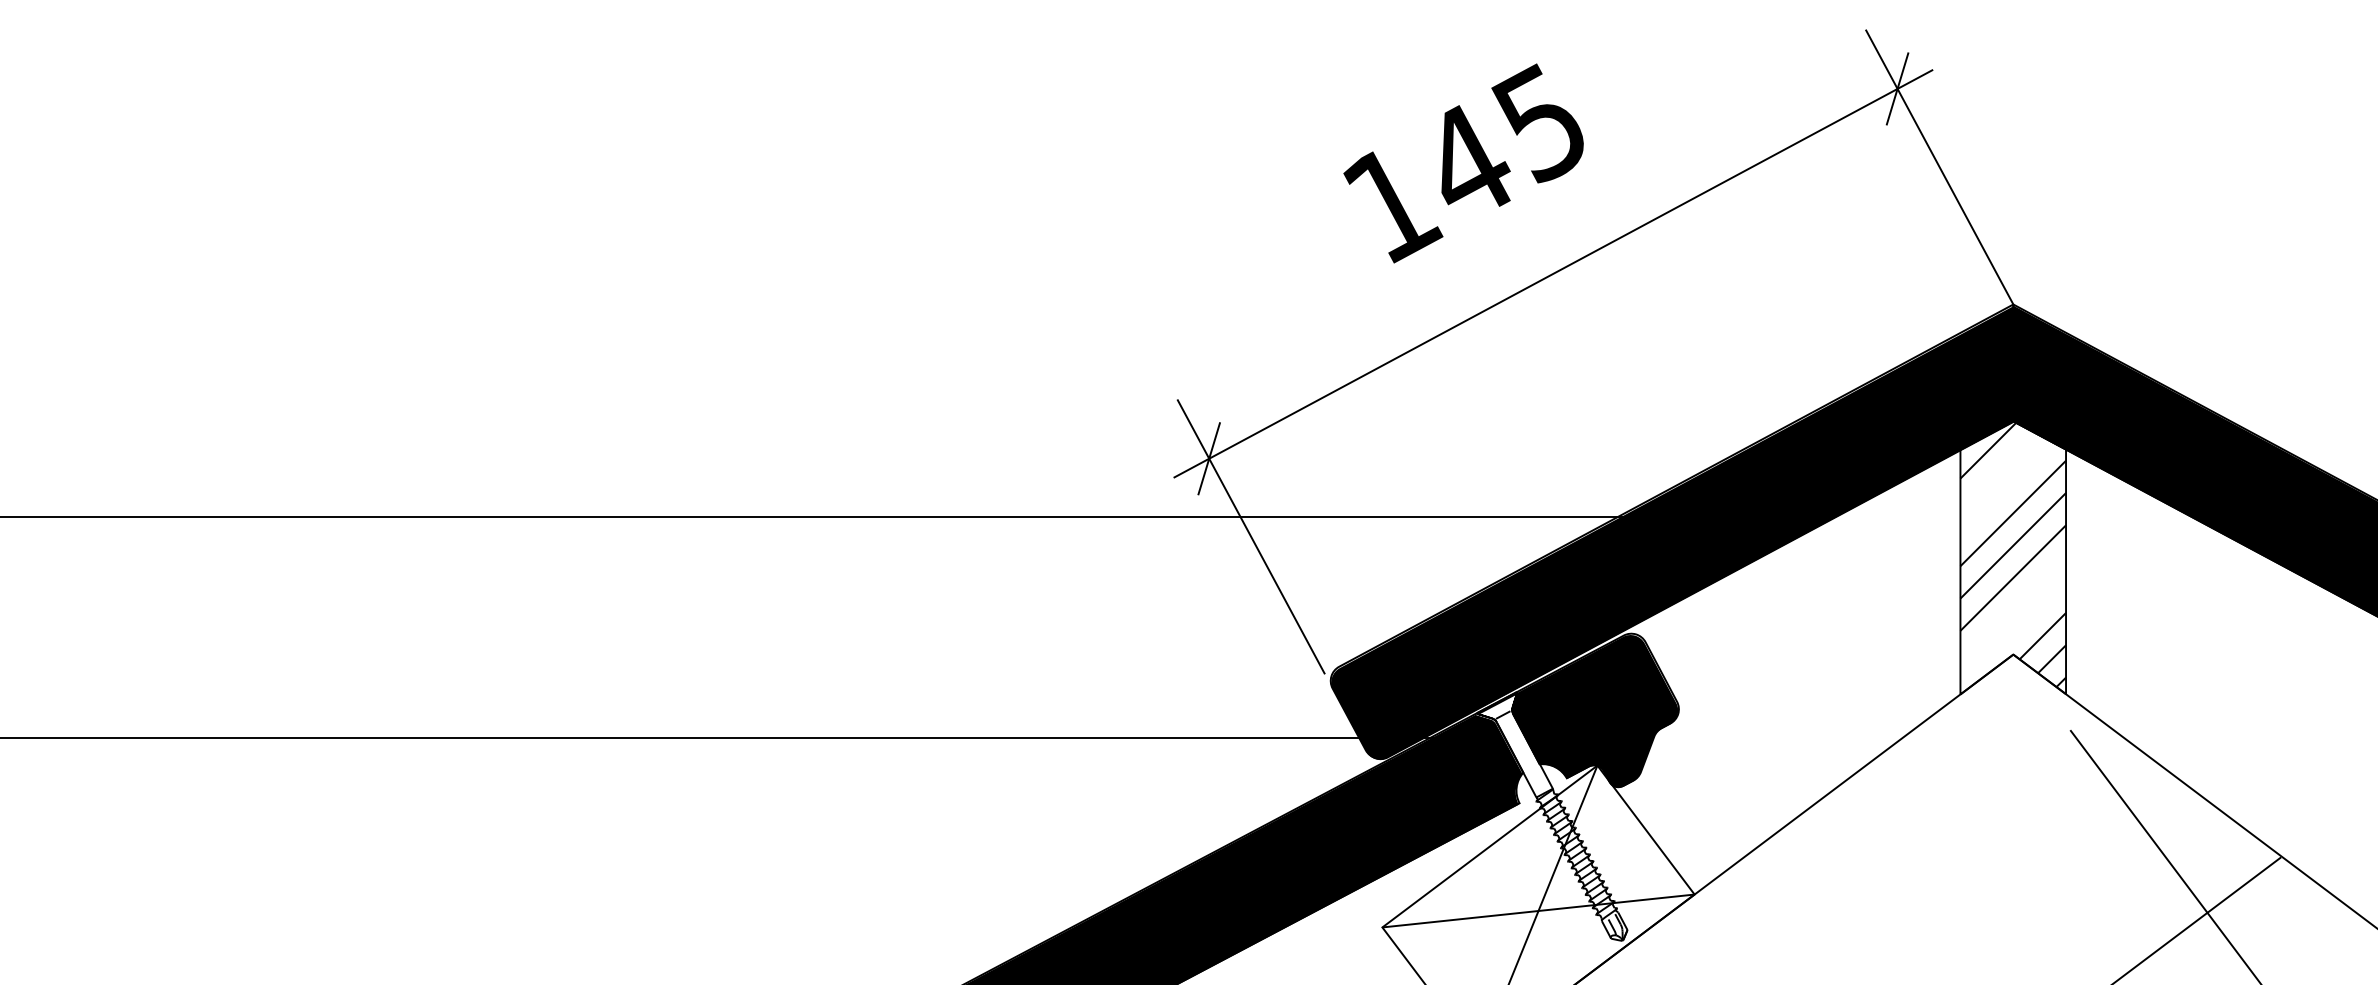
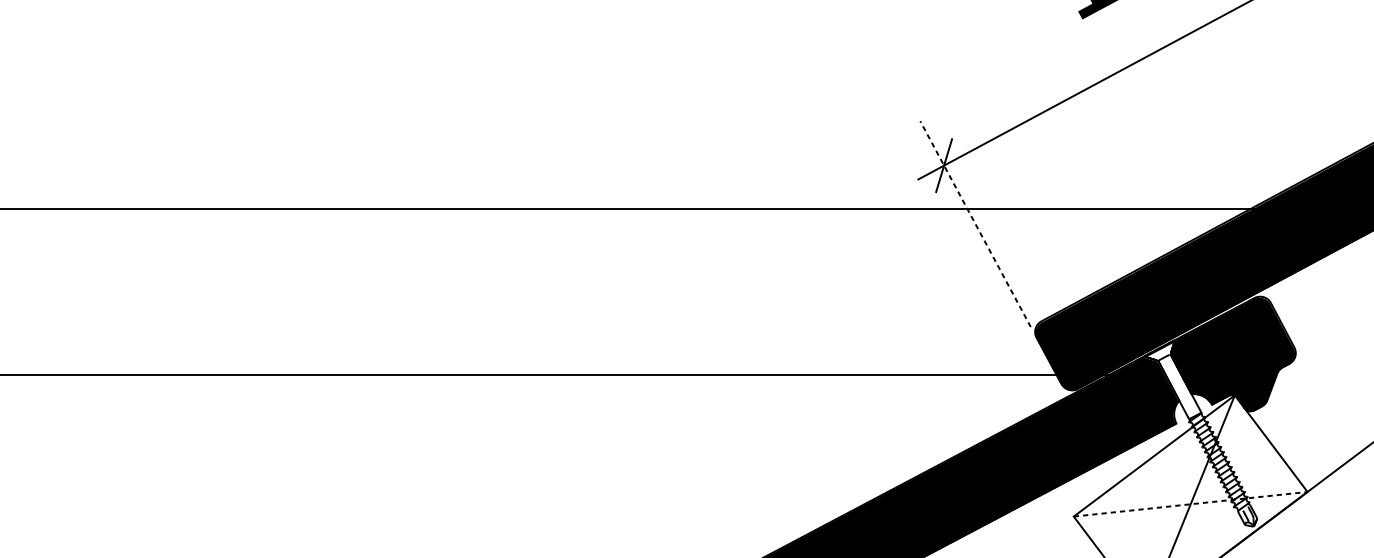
line: (1251, 536) -> (975, 223), solid -> dashed
line: (1538, 910) -> (1190, 503), solid -> dashed

